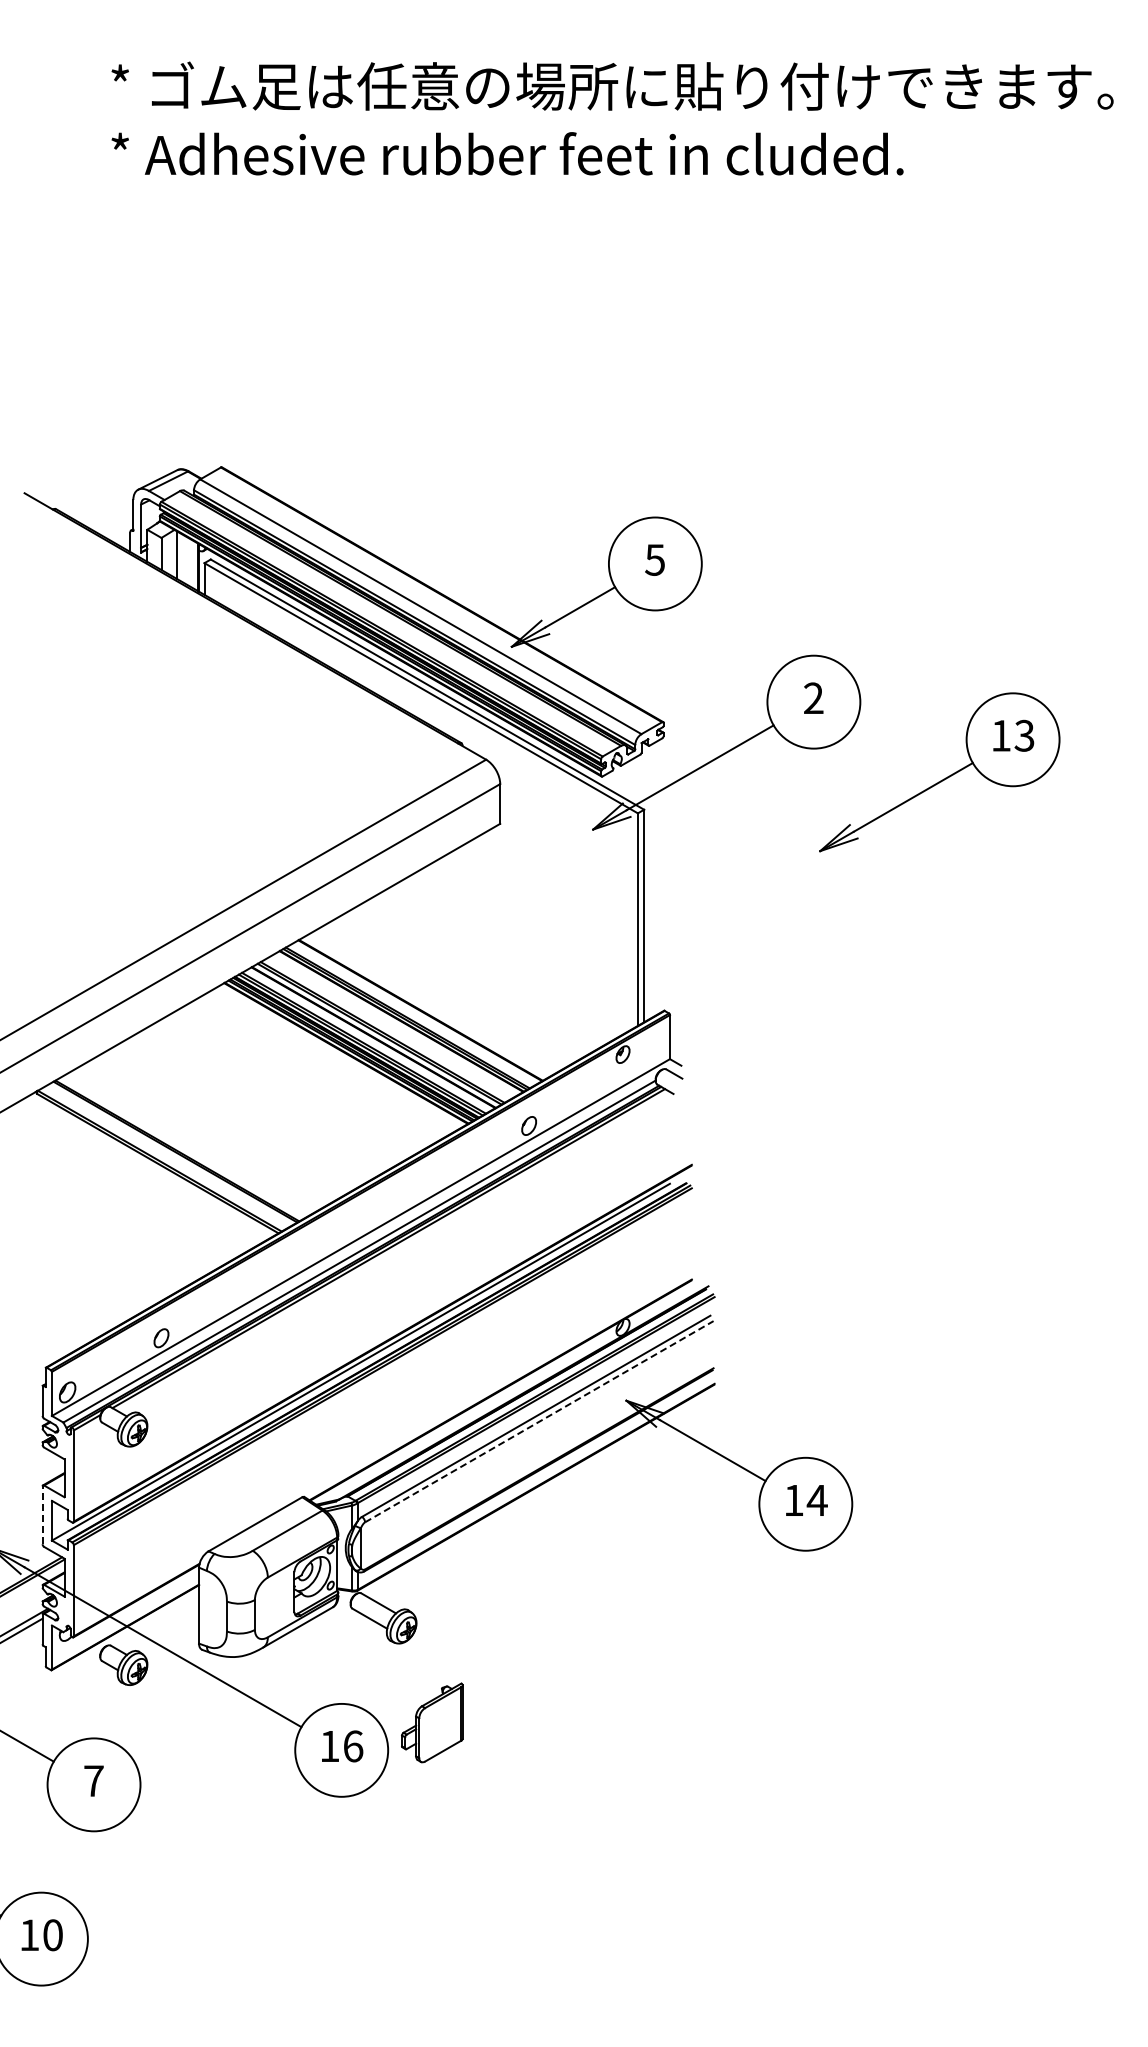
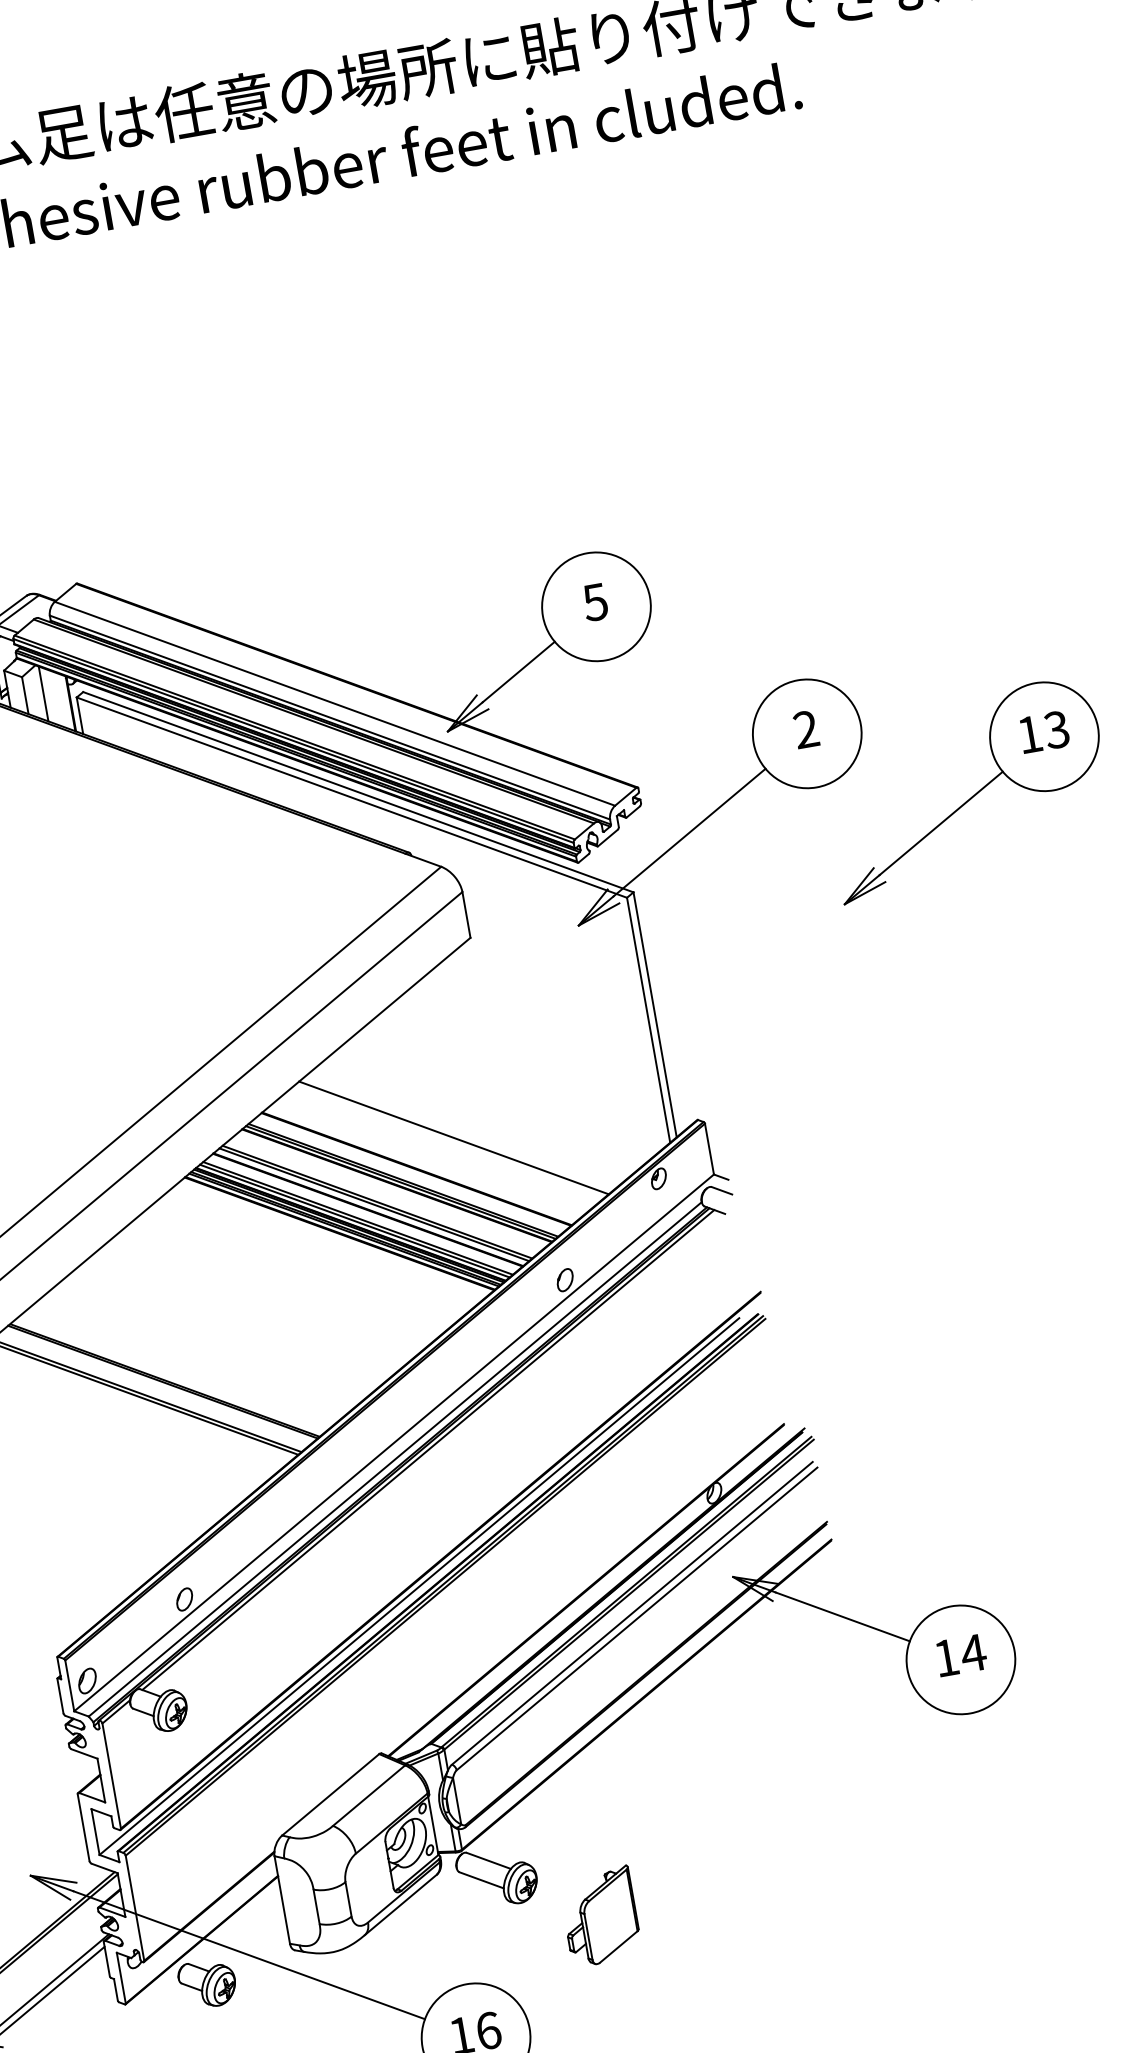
line: (456, 989) -> (453, 1137), added
line: (539, 1421) -> (637, 1618), dashed -> solid
line: (42, 1515) -> (83, 1827), dashed -> solid
part: (432, 1722) -> (600, 1916), moved

